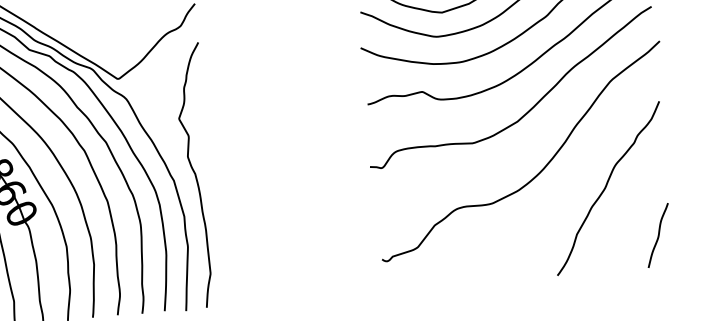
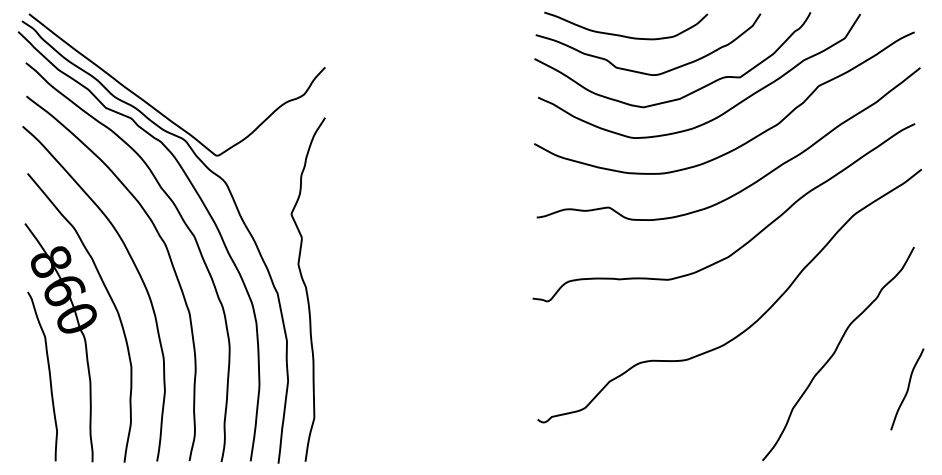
curve: (658, 235) -> (907, 389), moved

